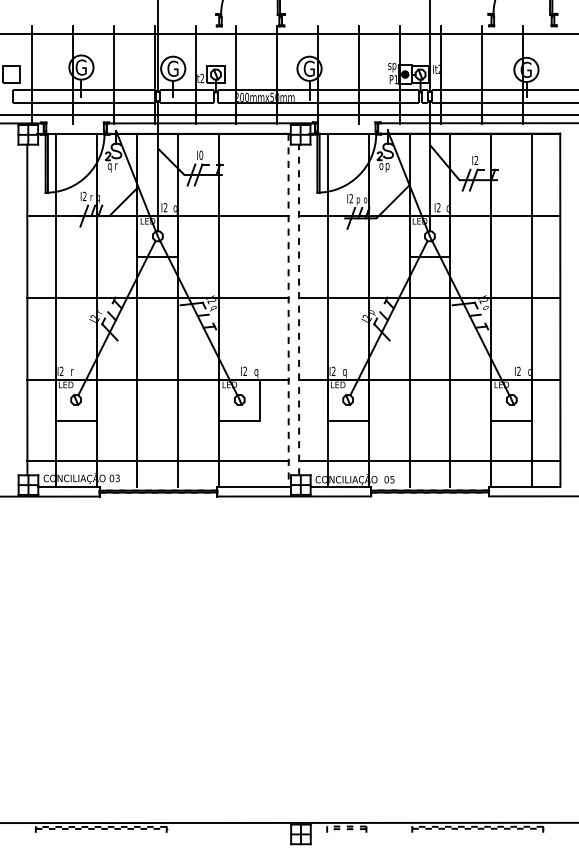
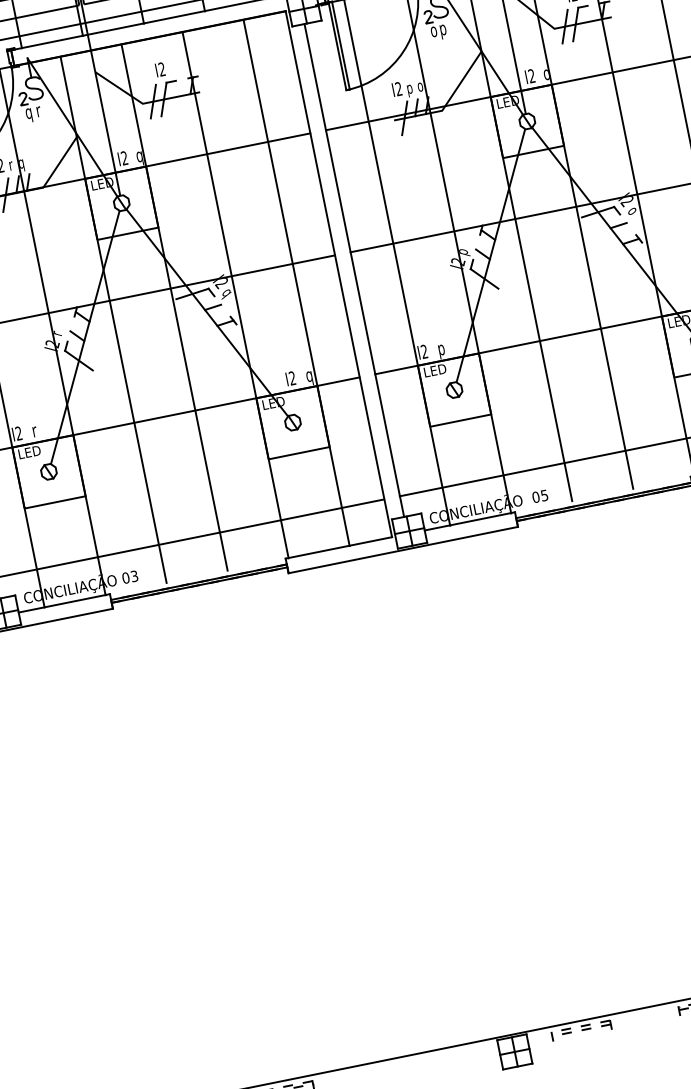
text: (201, 154) -> (162, 68), I0 -> I2
line: (299, 309) -> (354, 269), dashed -> solid
line: (260, 310) -> (296, 282), added
line: (288, 310) -> (338, 274), dashed -> solid
text: (344, 373) -> (441, 351), q -> p

